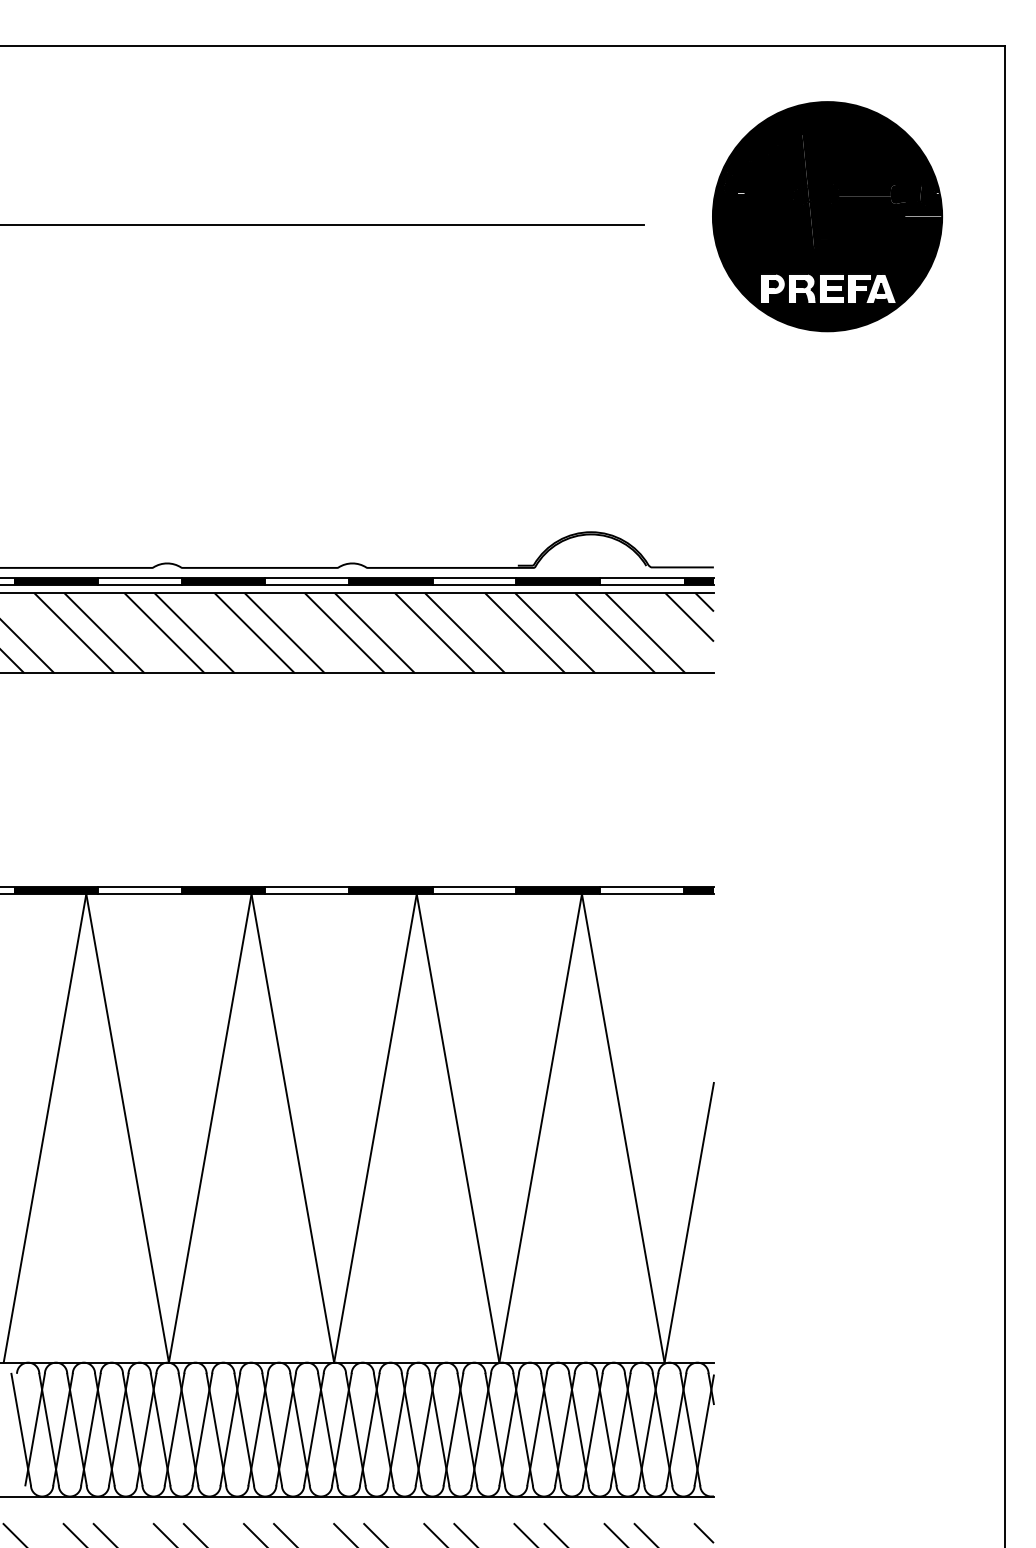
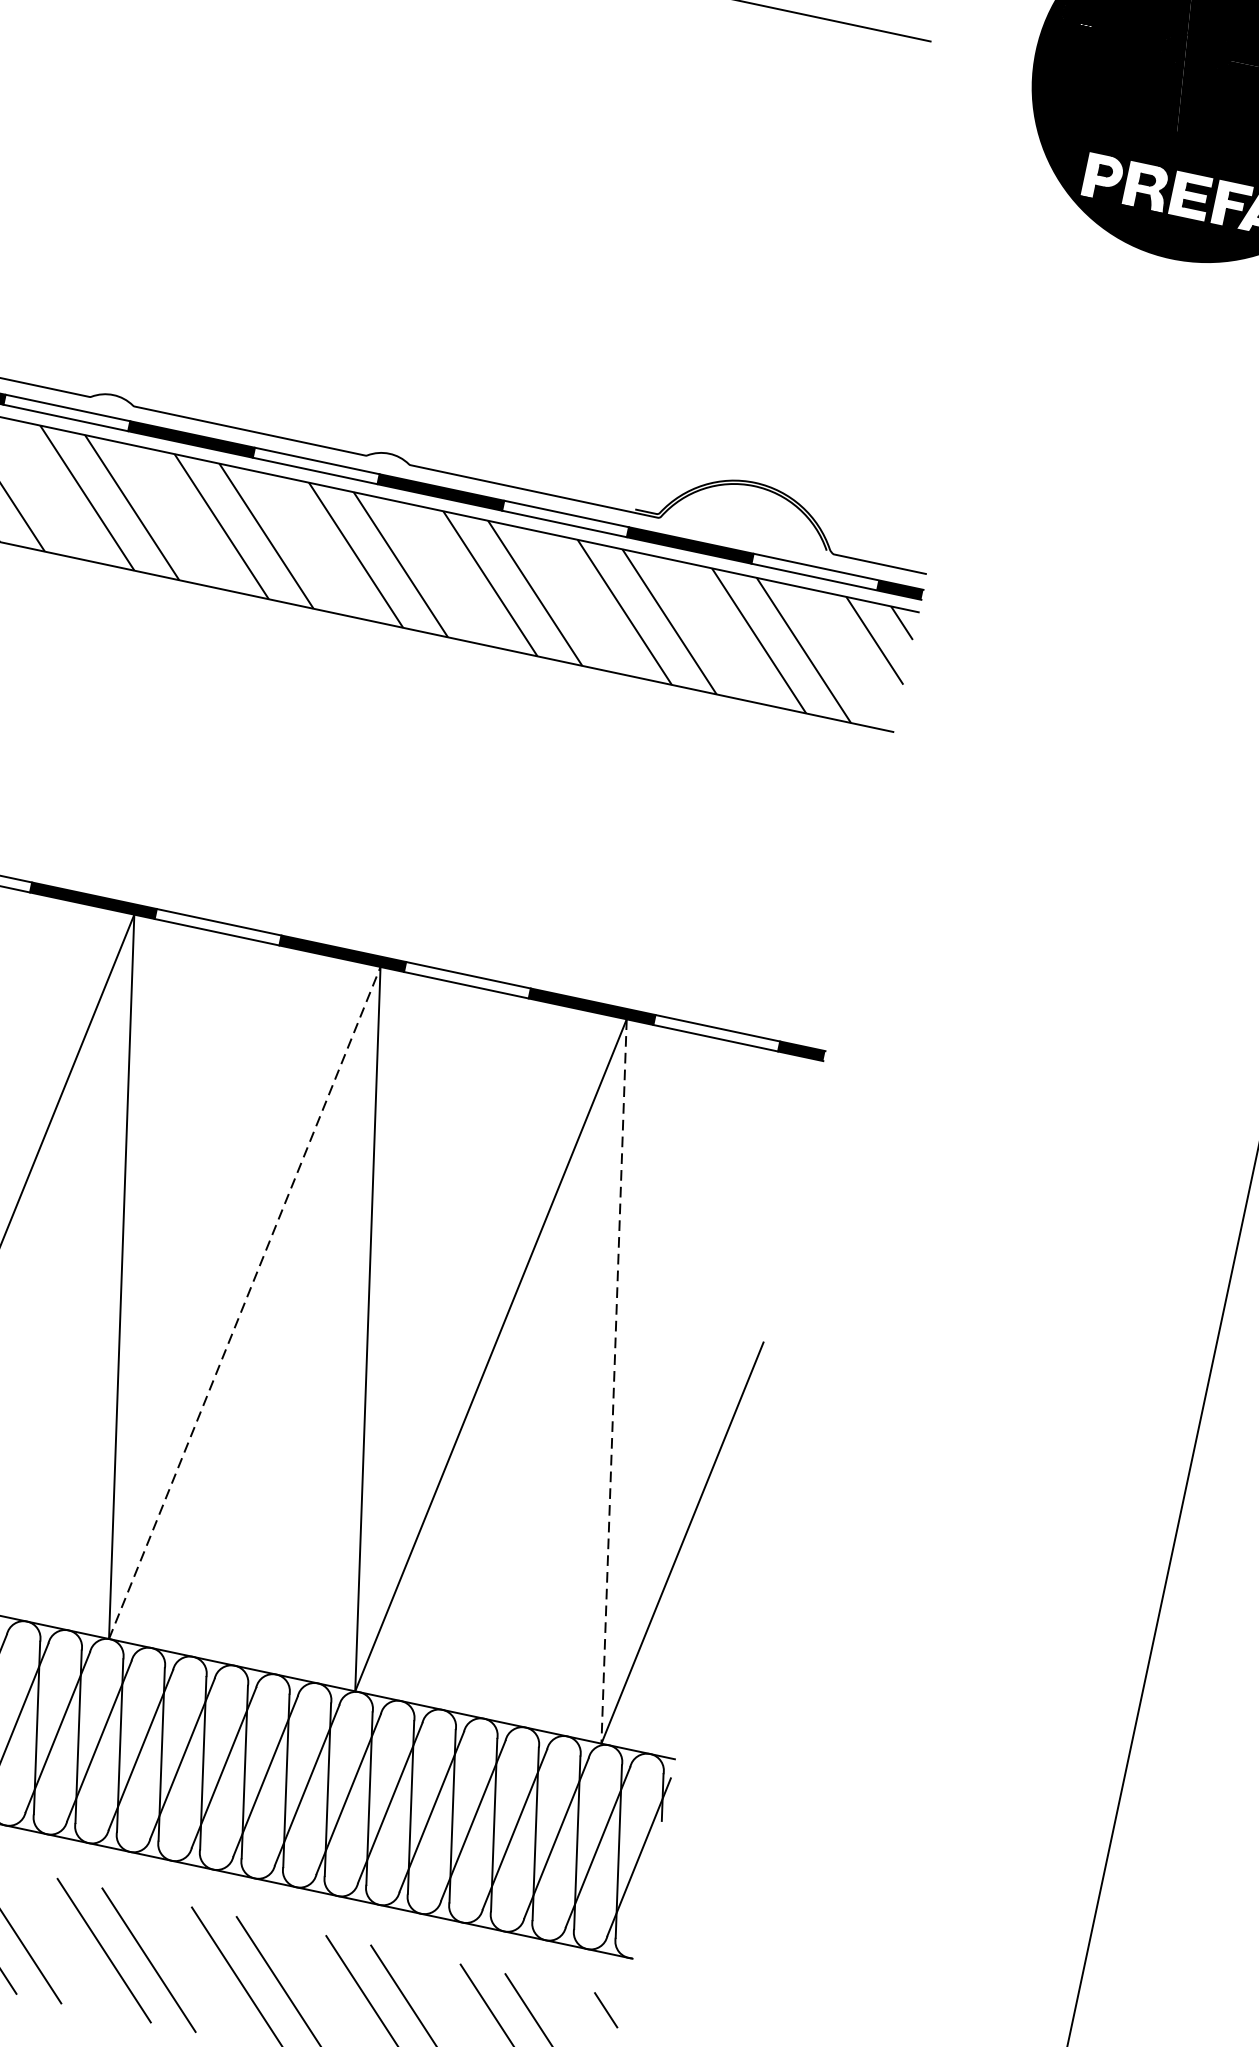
line: (375, 1128) -> (244, 1303), solid -> dashed
line: (623, 1128) -> (614, 1381), solid -> dashed

